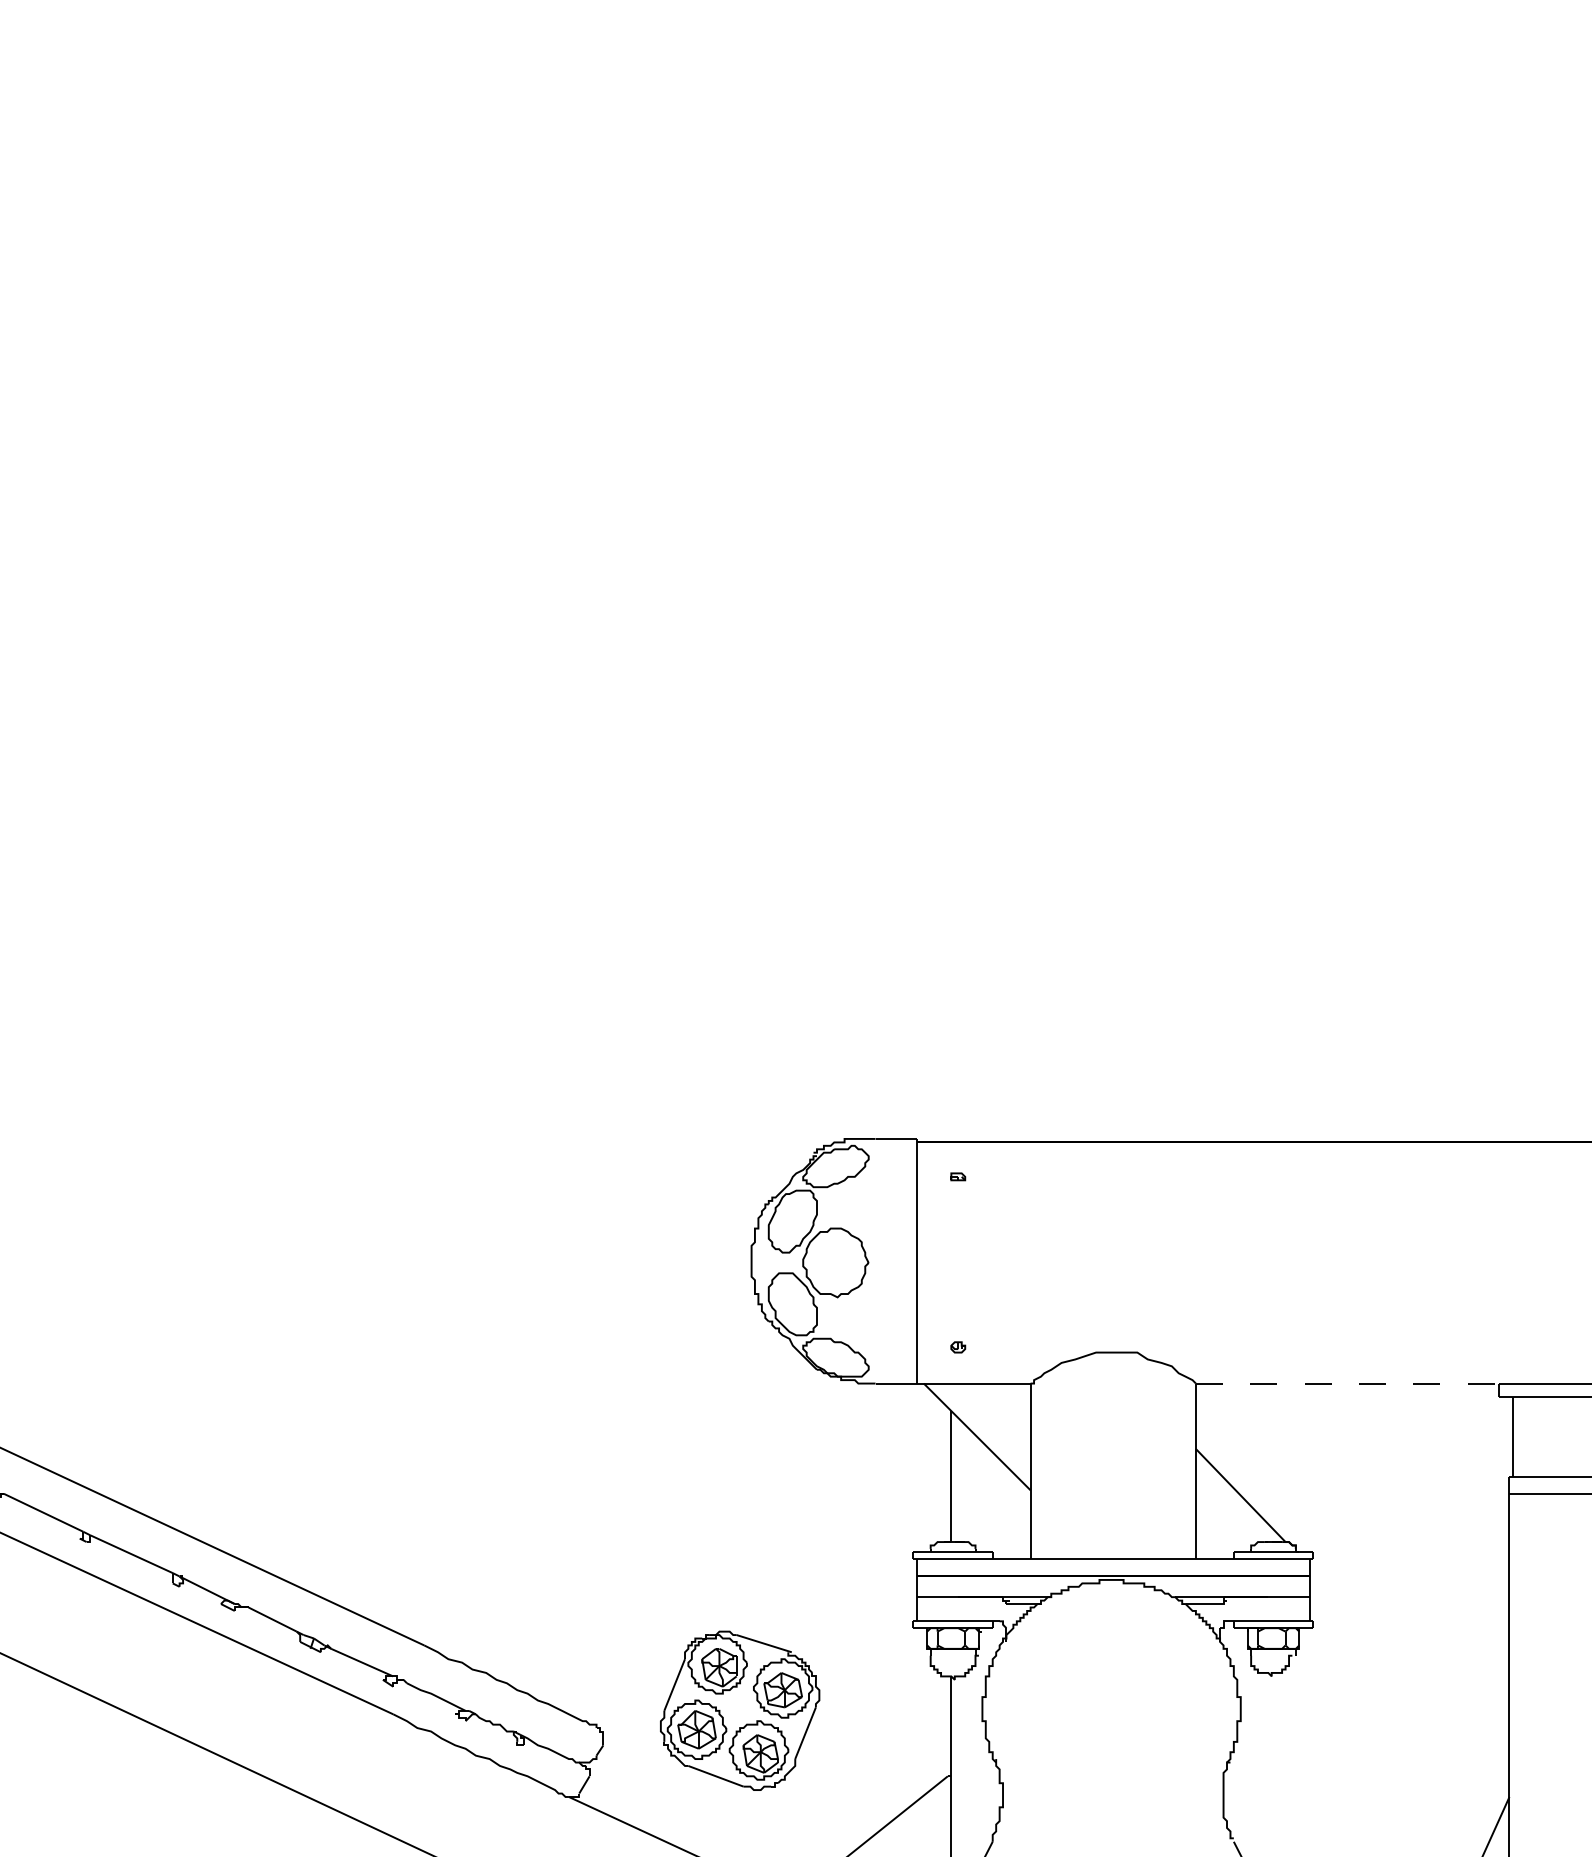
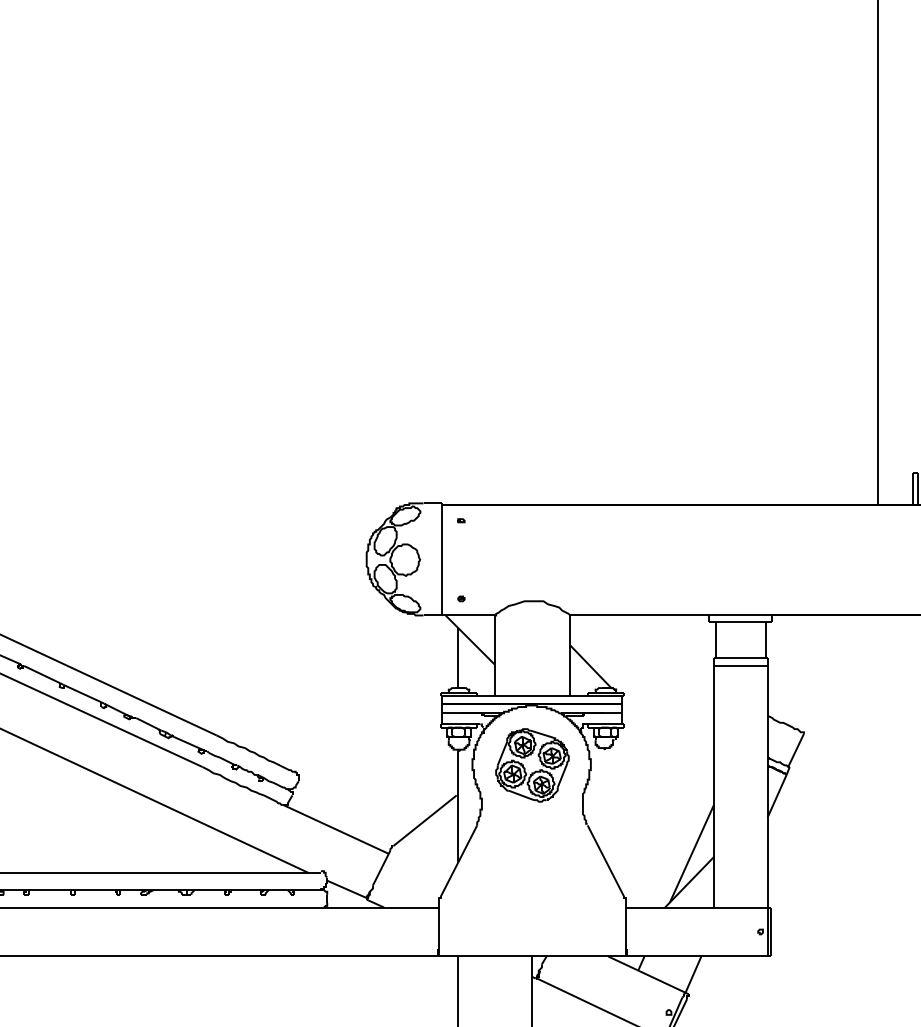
line: (1349, 1383) -> (640, 615), dashed -> solid
part: (740, 1710) -> (532, 765), moved

